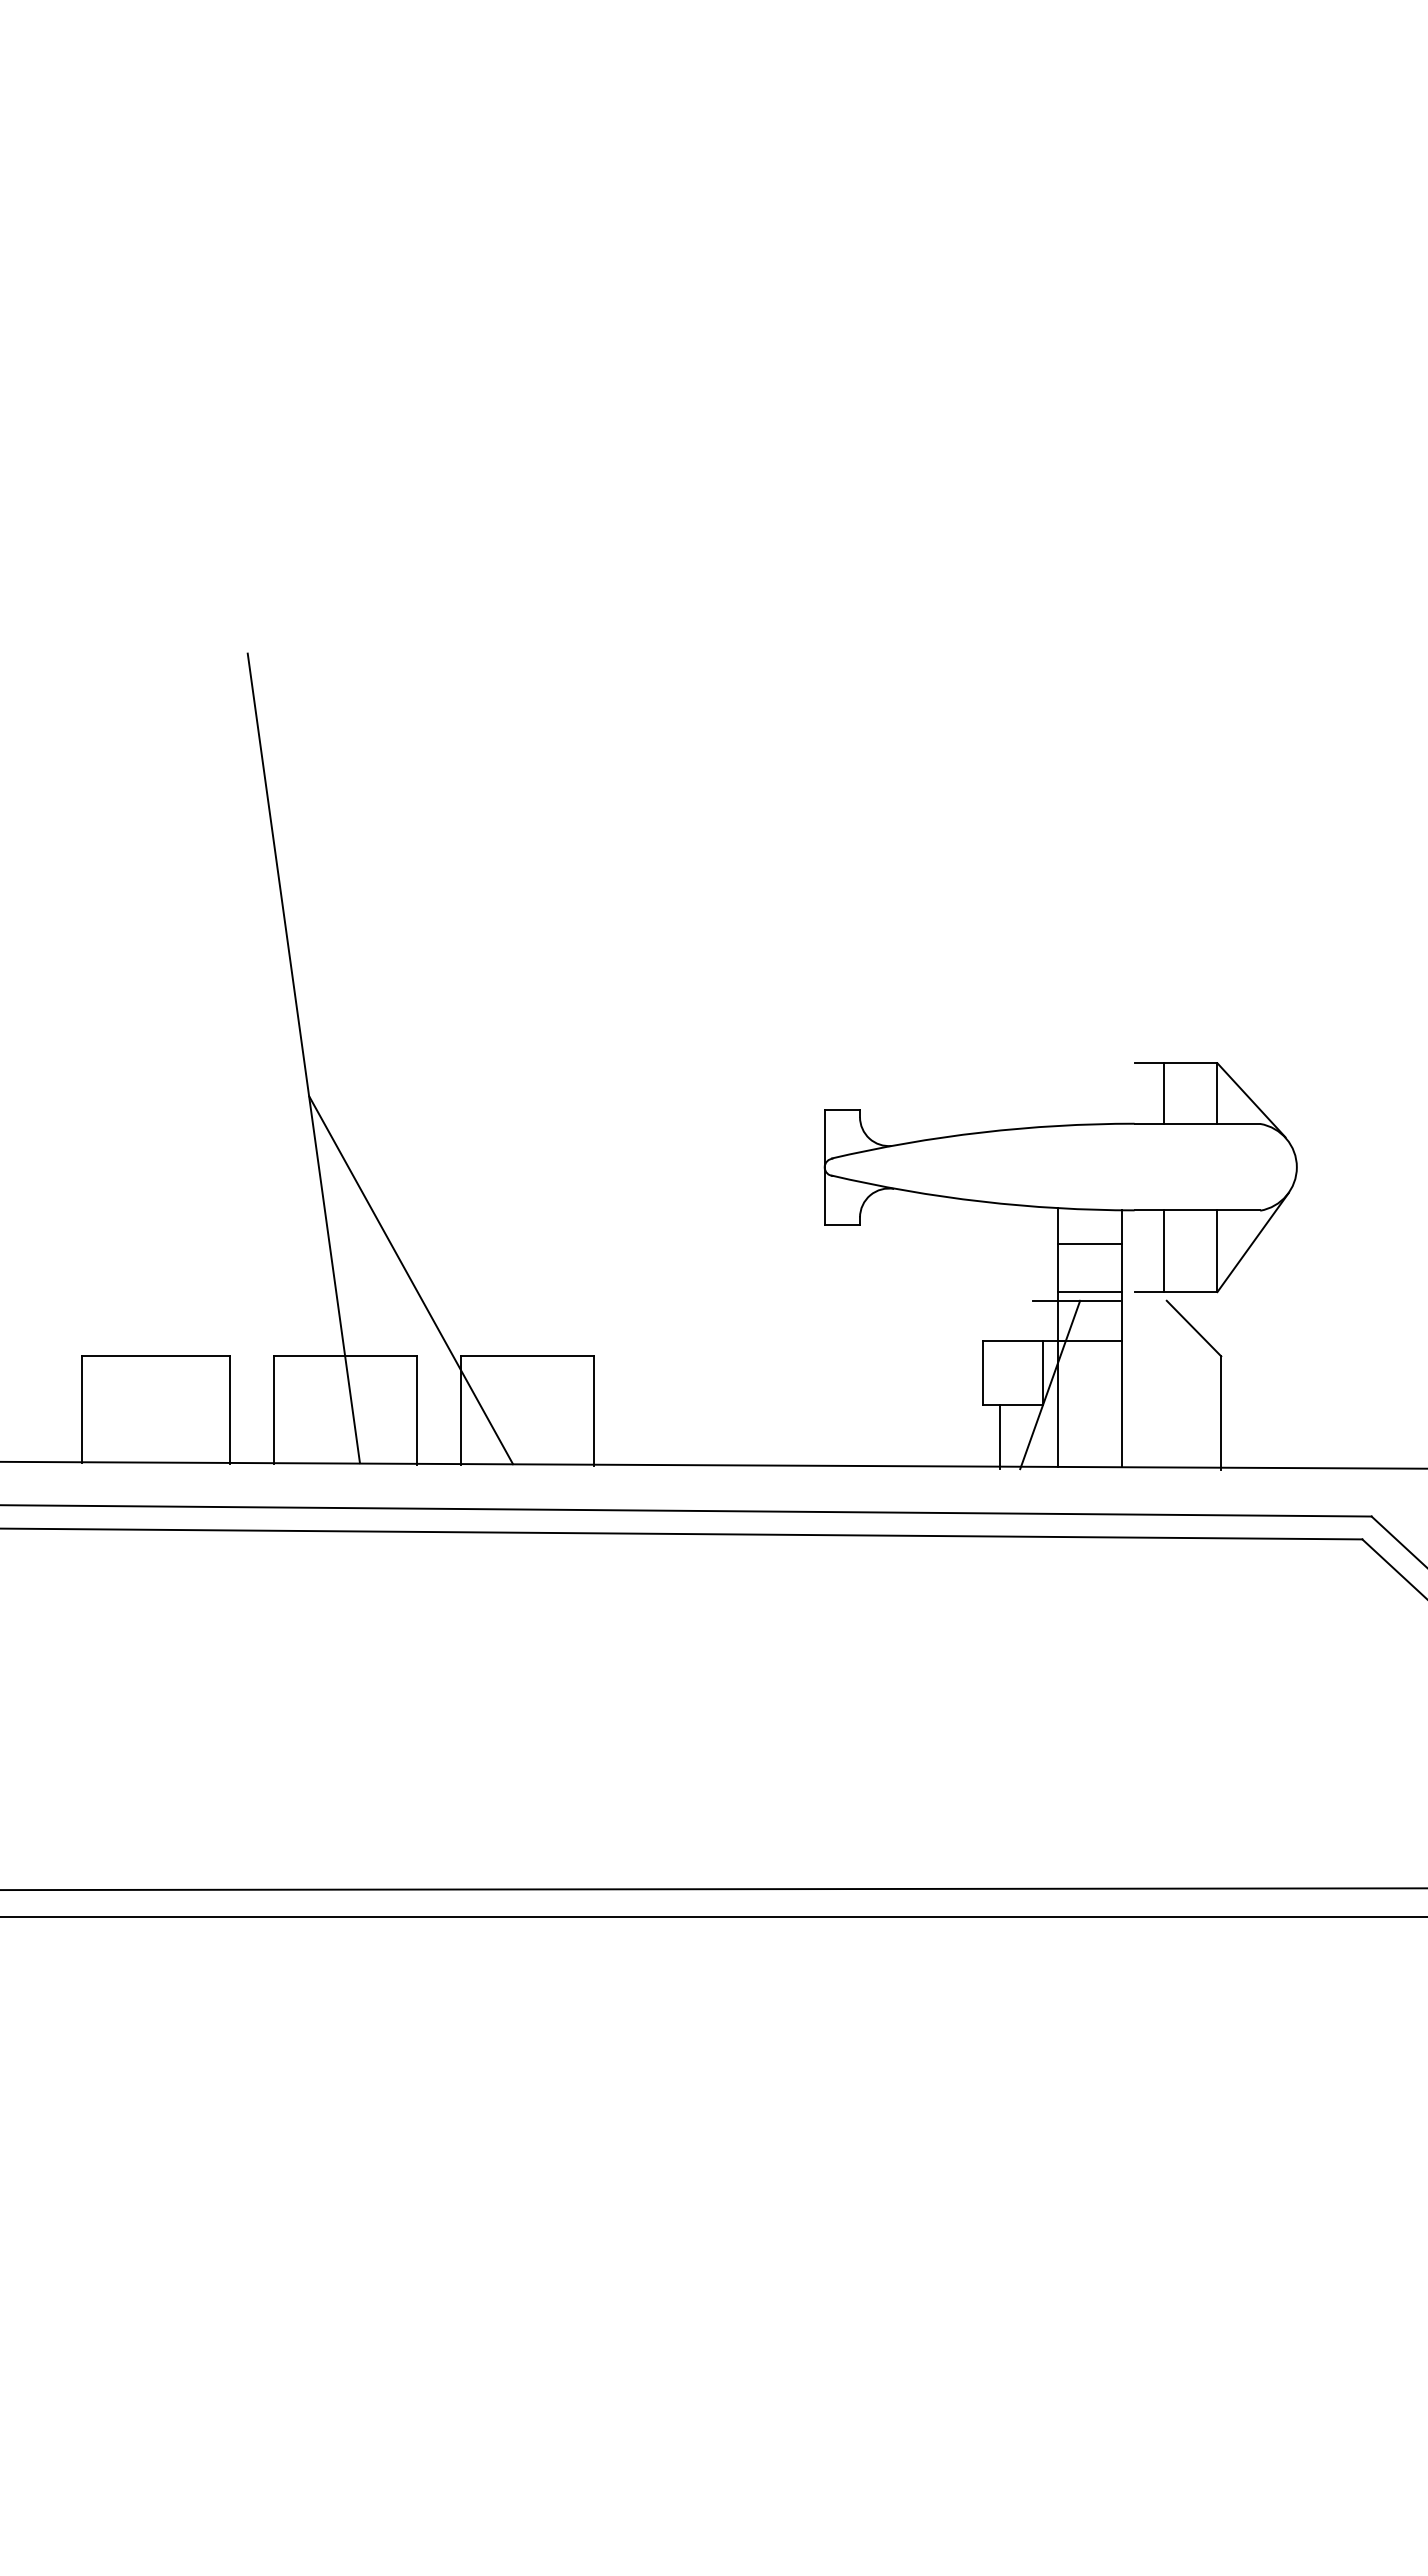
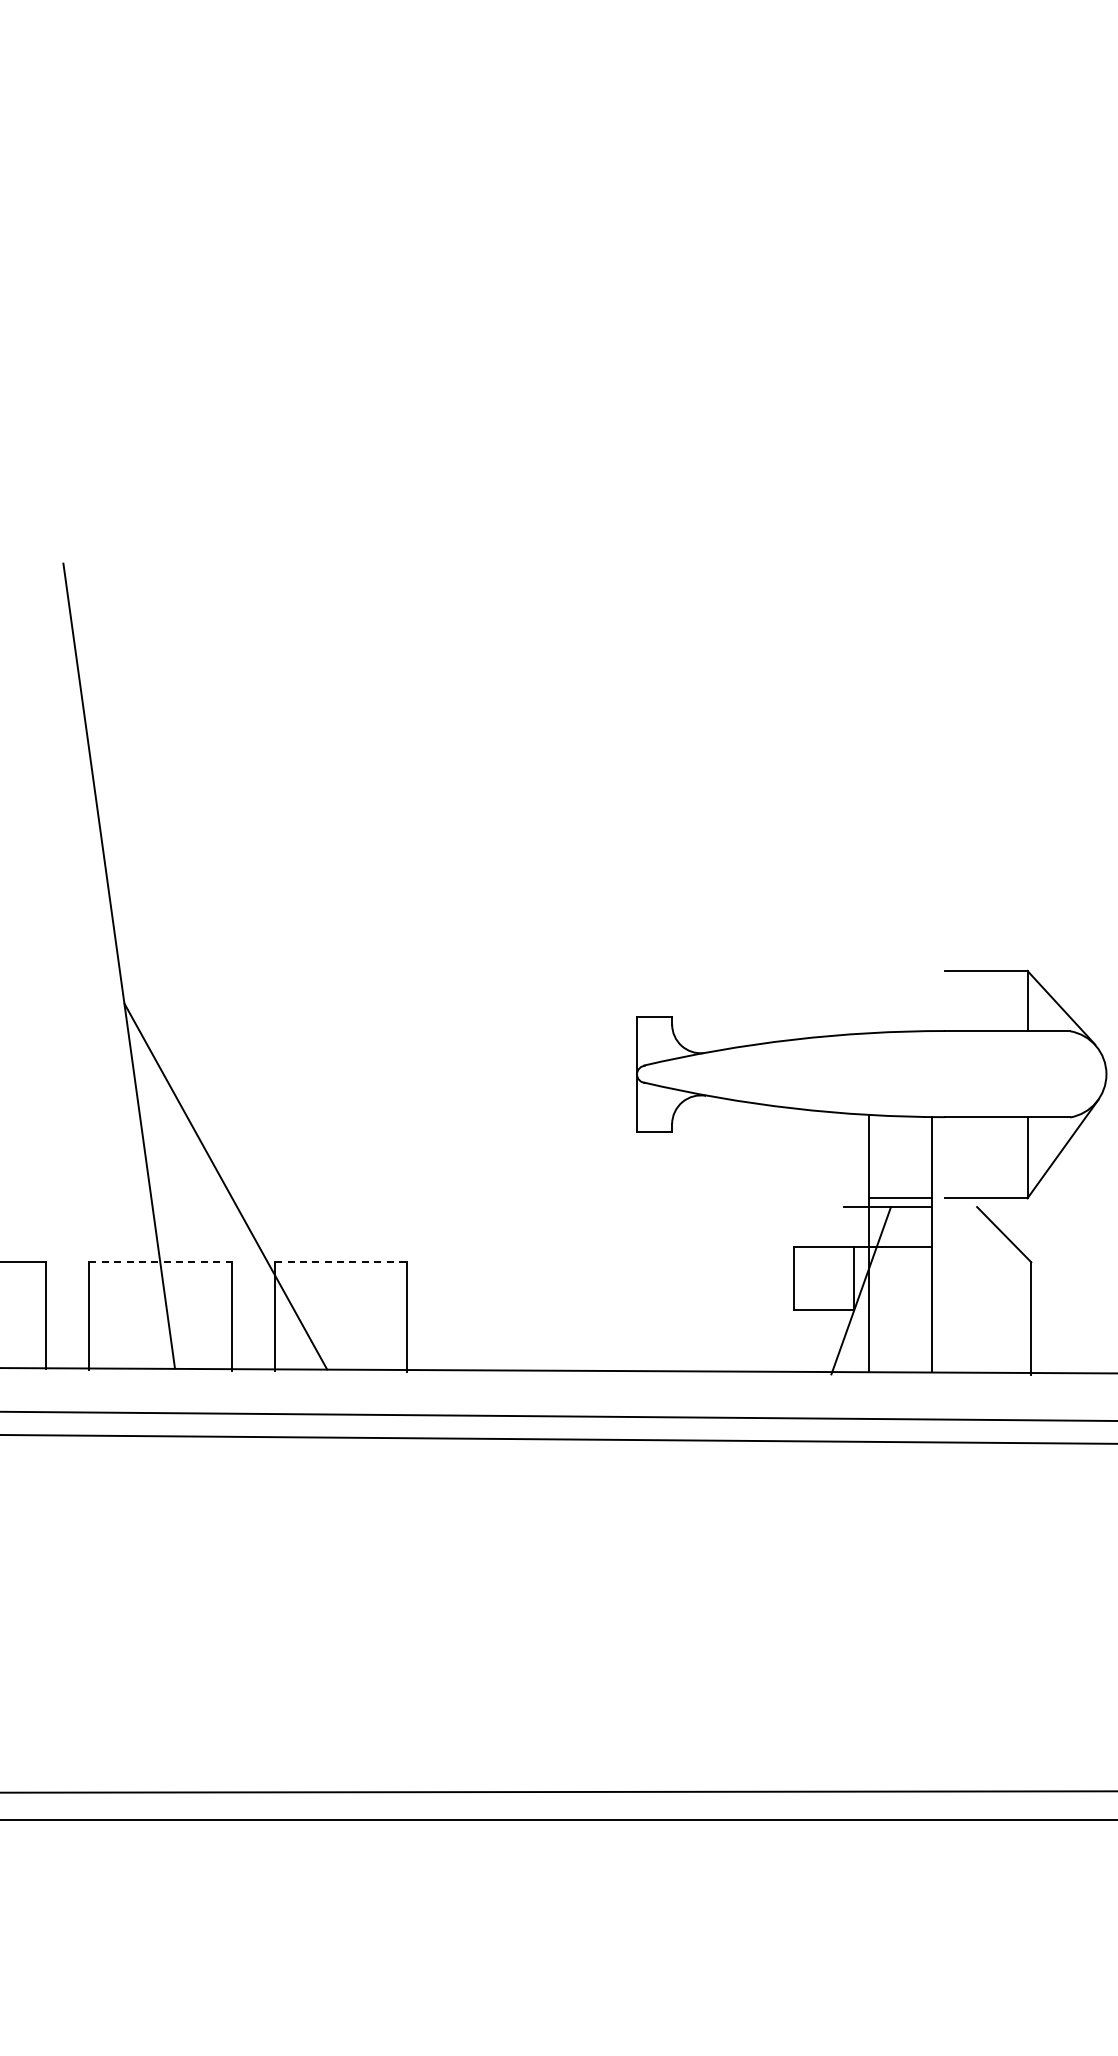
line: (1163, 1093) -> (973, 1000), removed
line: (1089, 1243) -> (900, 1150), removed
line: (1163, 1251) -> (973, 1158), removed
line: (345, 1356) -> (160, 1262), solid -> dashed
line: (527, 1356) -> (341, 1262), solid -> dashed
line: (999, 1436) -> (810, 1341), removed

